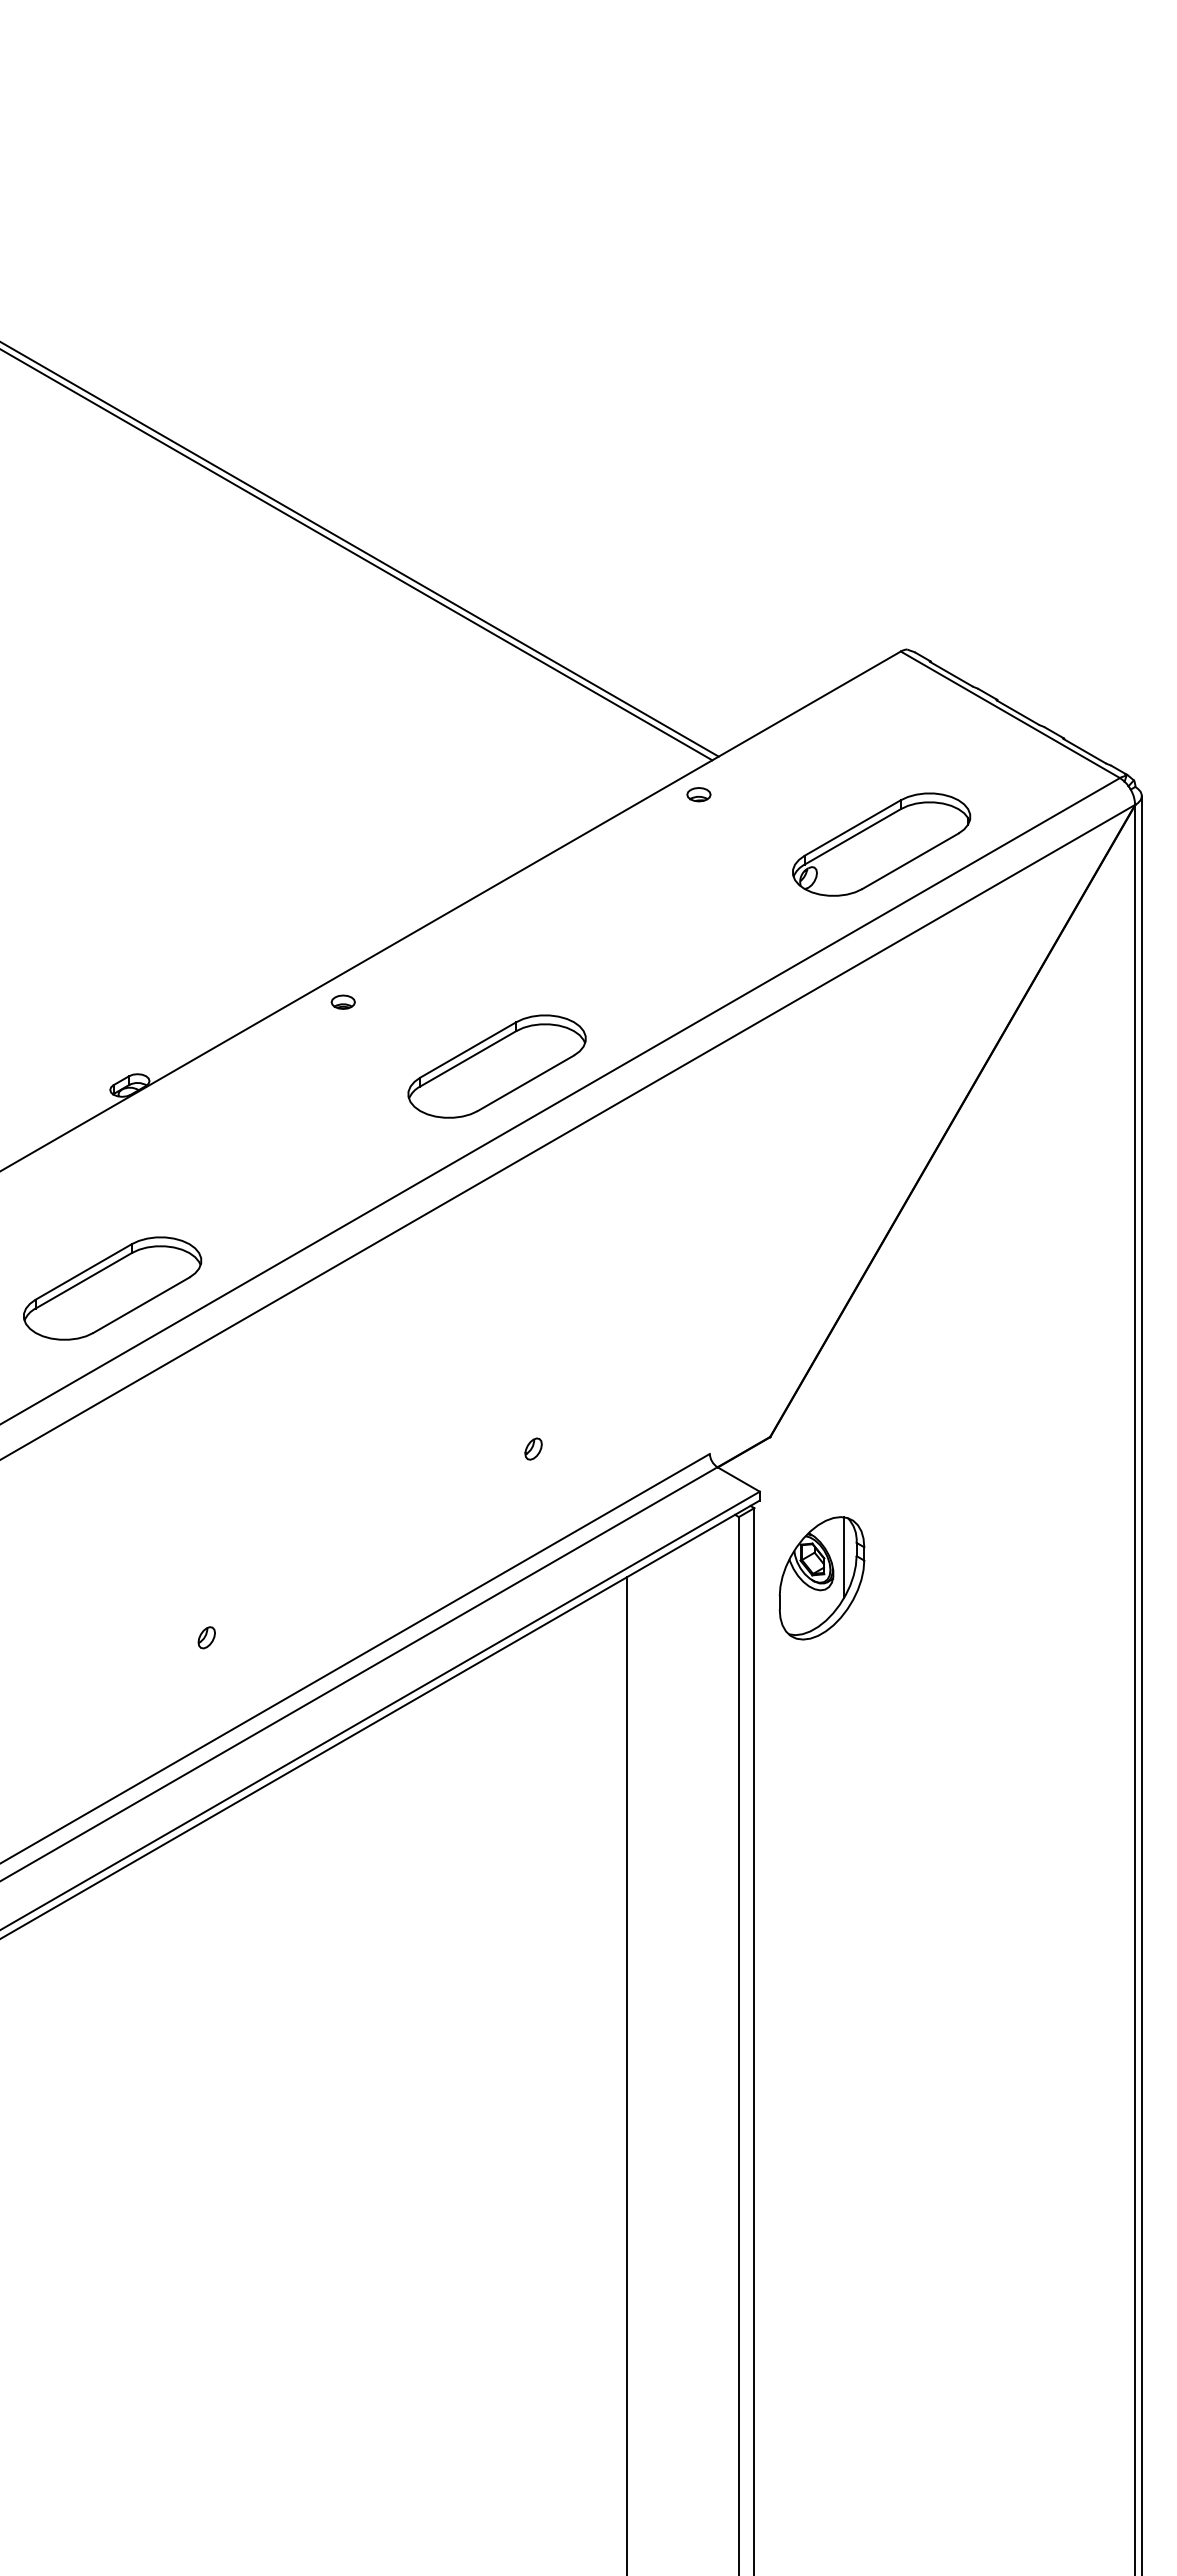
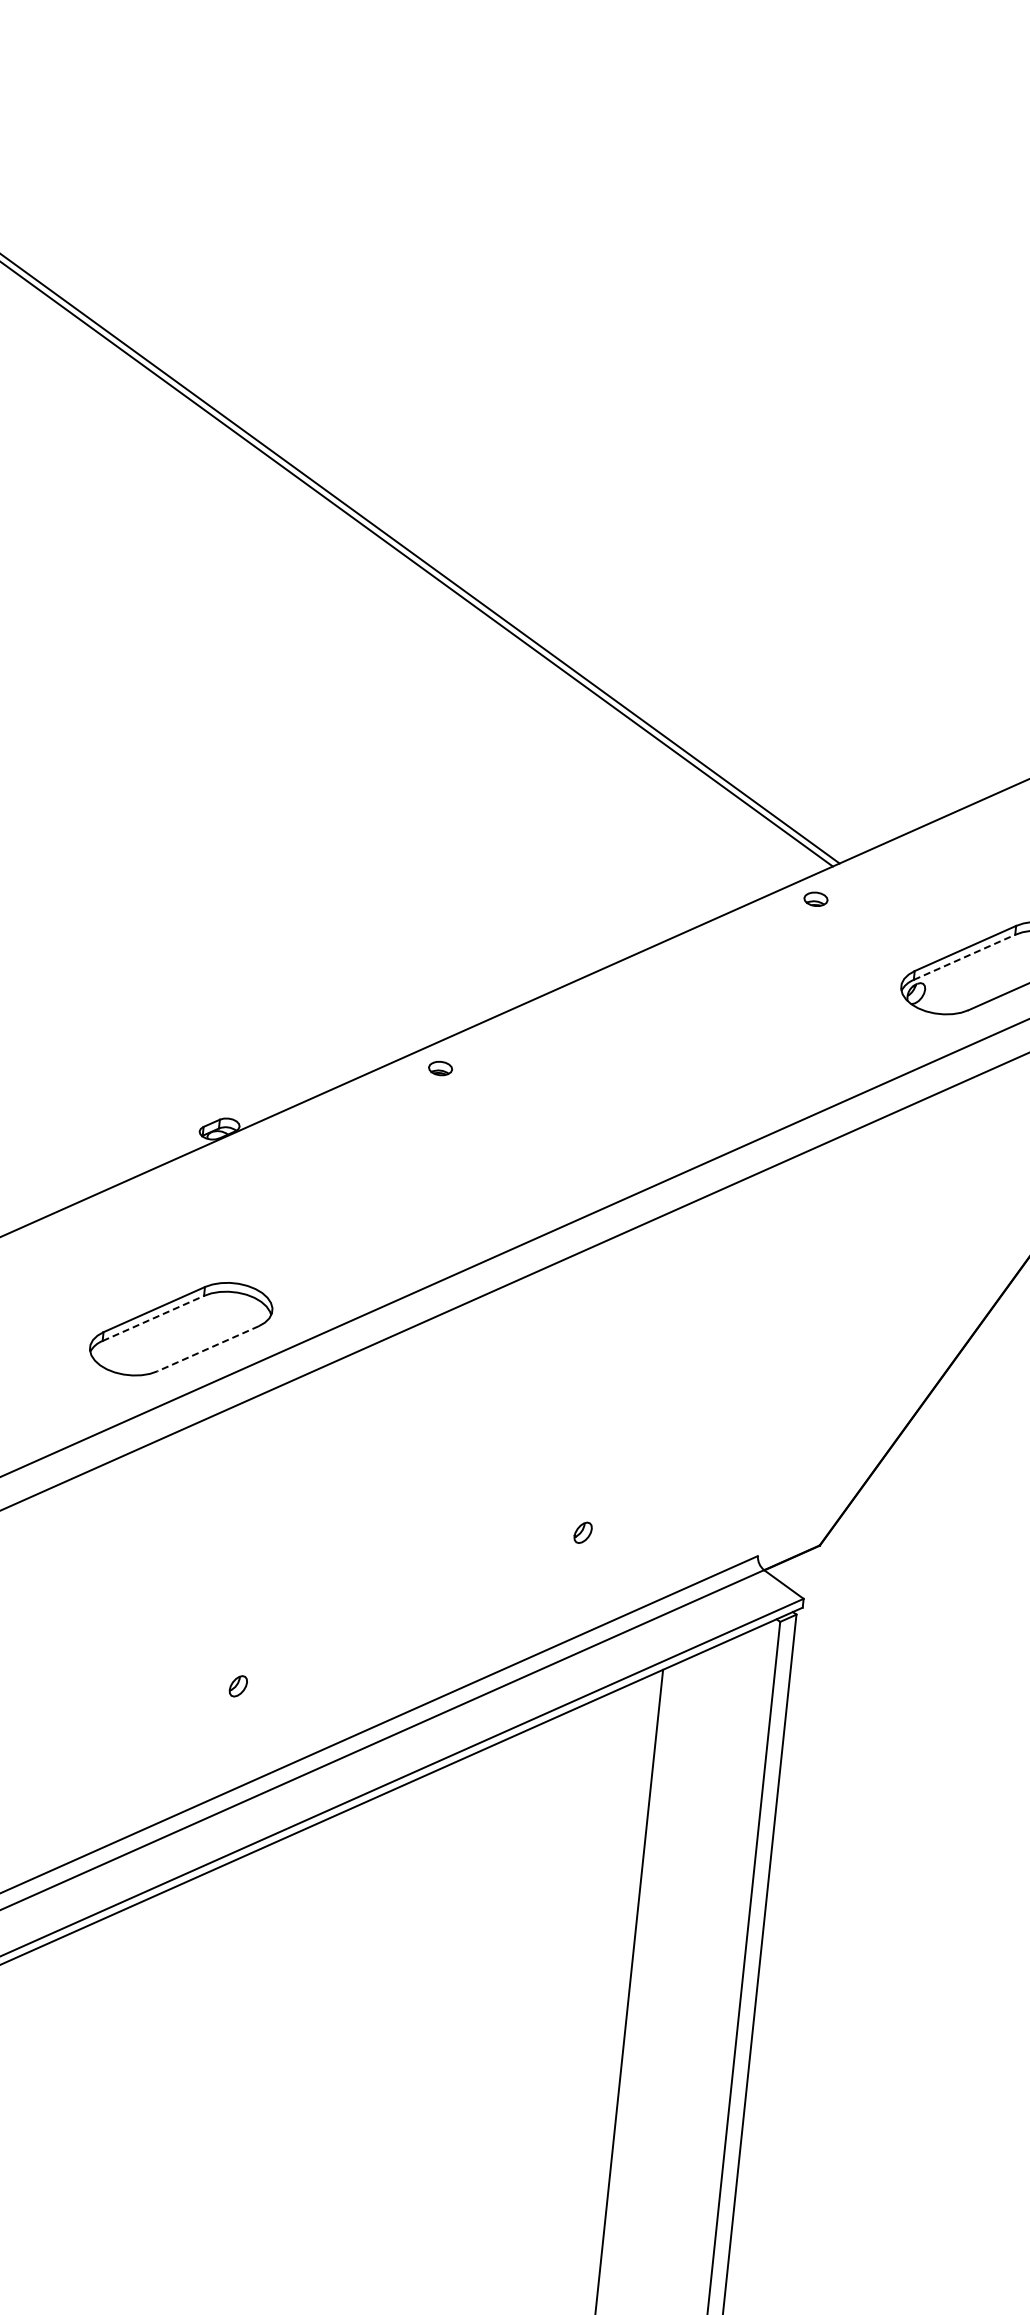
line: (853, 836) -> (965, 957), solid -> dashed
part: (496, 1066) -> (586, 1148), removed
line: (84, 1280) -> (154, 1318), solid -> dashed
line: (141, 1305) -> (208, 1349), solid -> dashed
part: (821, 1578) -> (855, 1691), removed

